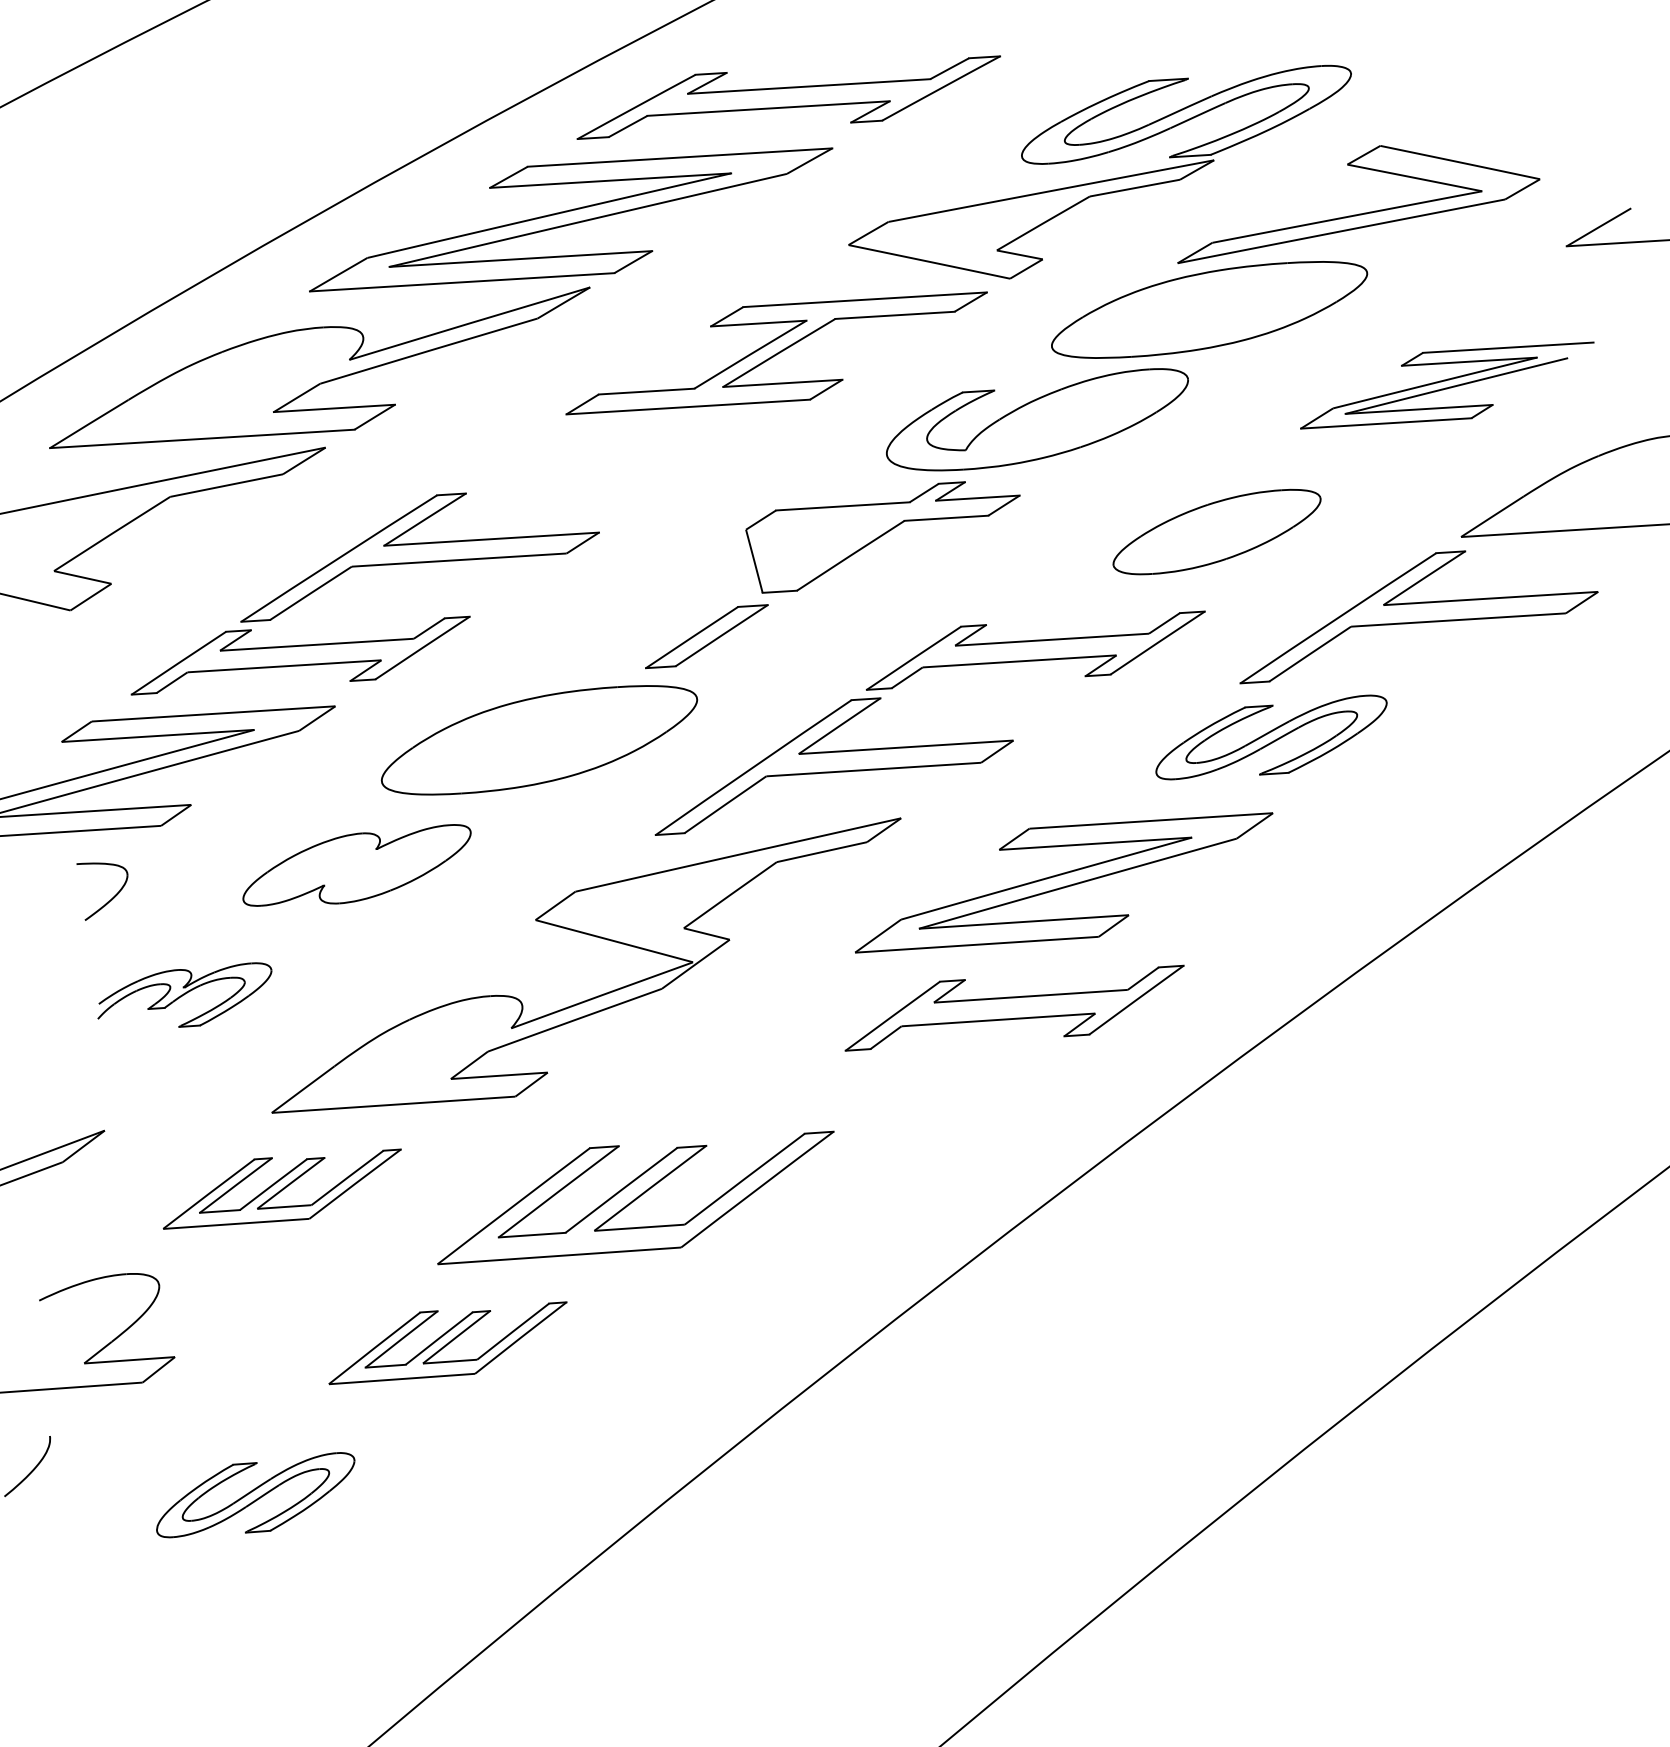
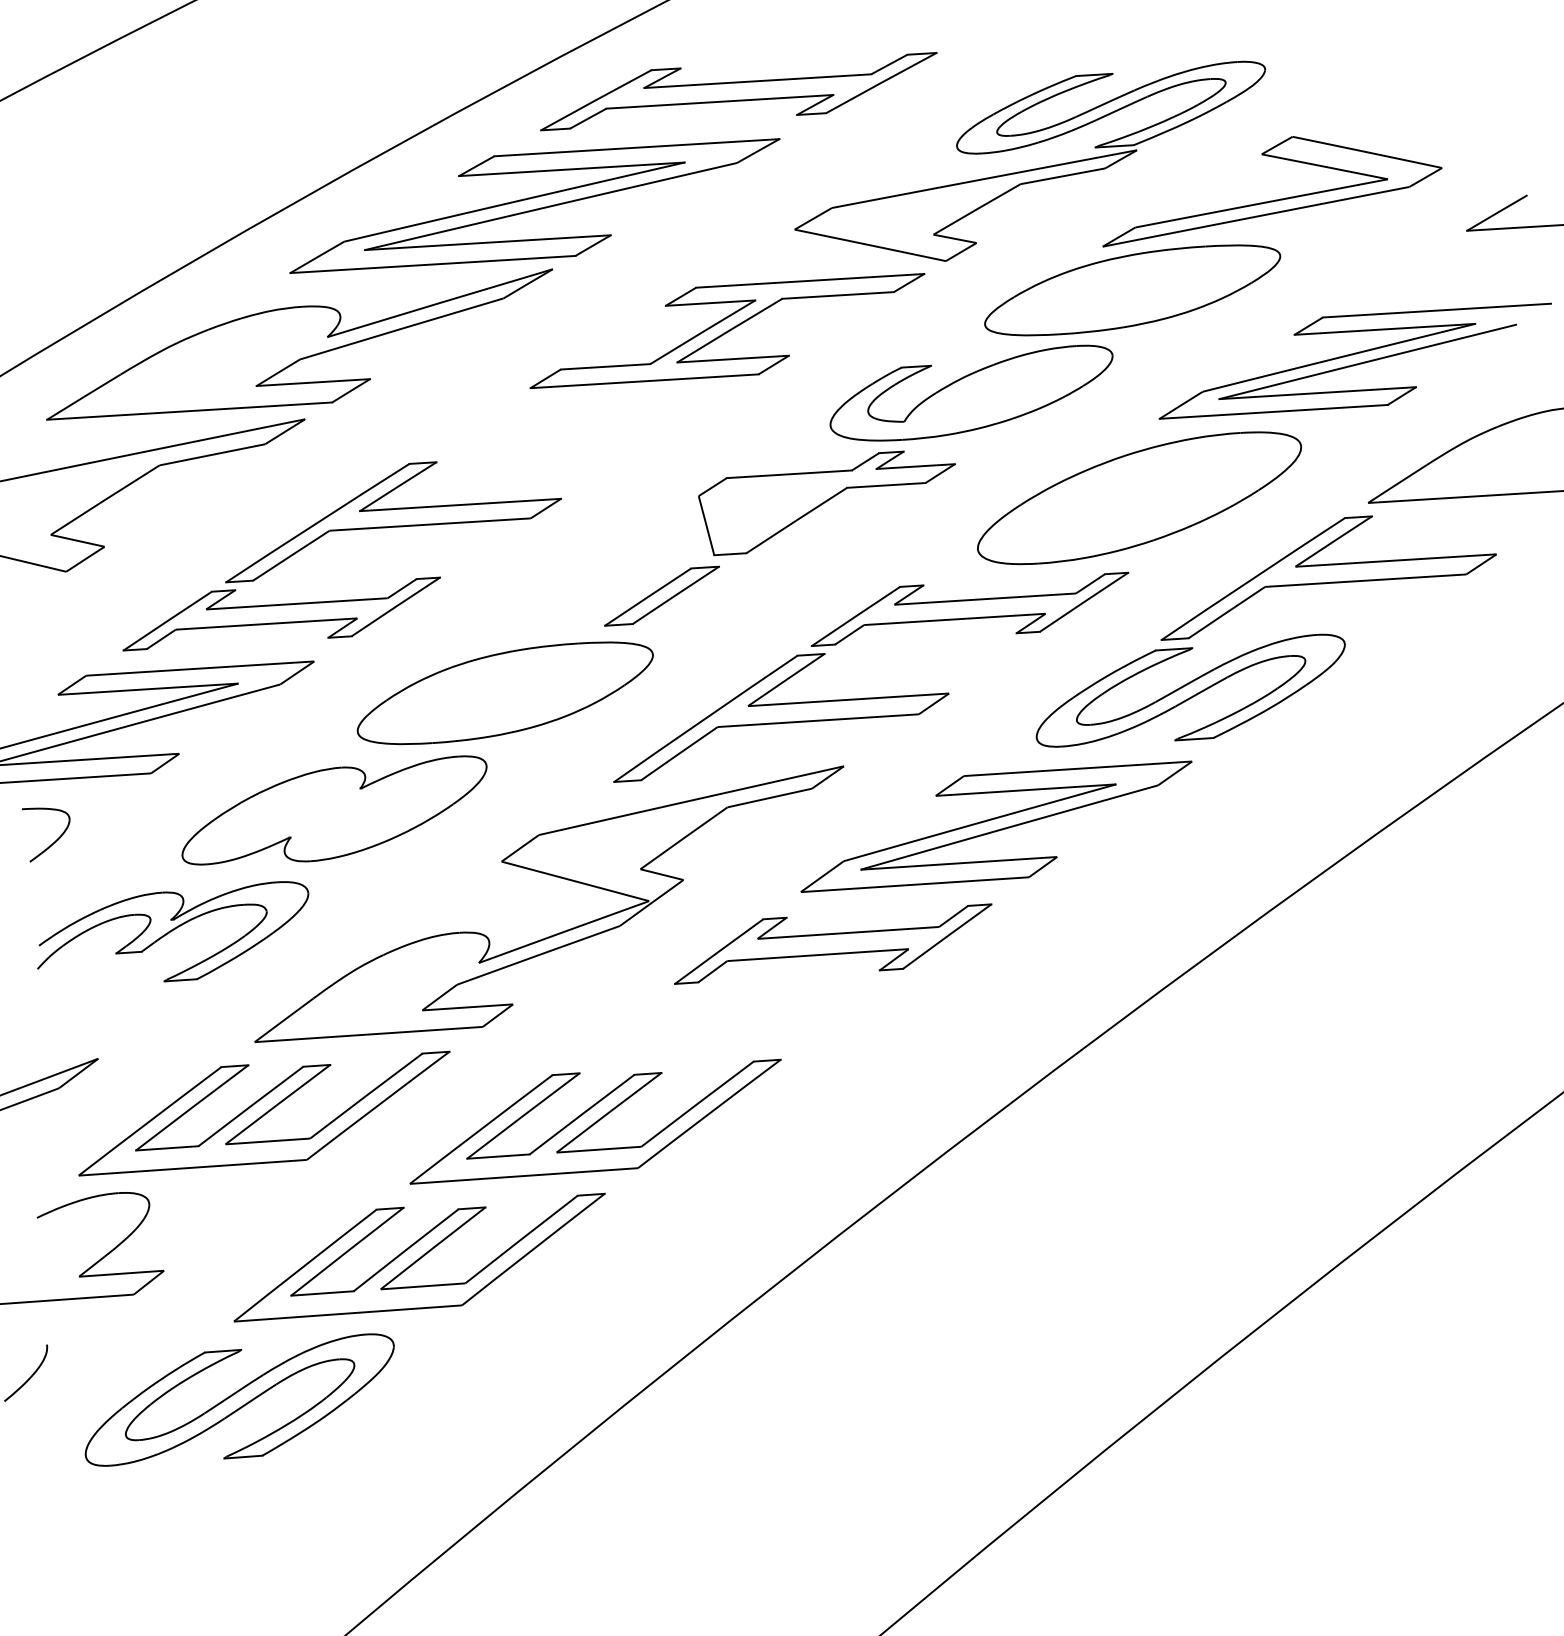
part: (1446, 384) -> (1354, 360), size x1.43
part: (1216, 532) -> (1139, 498), size x1.67
part: (1271, 737) -> (1190, 690), size x1.43
part: (357, 865) -> (334, 810), size x1.43
part: (111, 898) -> (54, 841), moved
part: (185, 994) -> (173, 931), size x1.67
part: (1014, 1007) -> (833, 943), moved
part: (282, 1189) -> (264, 1113), size x1.67
part: (447, 1342) -> (419, 1257), size x1.67
part: (255, 1494) -> (239, 1399), size x1.67

